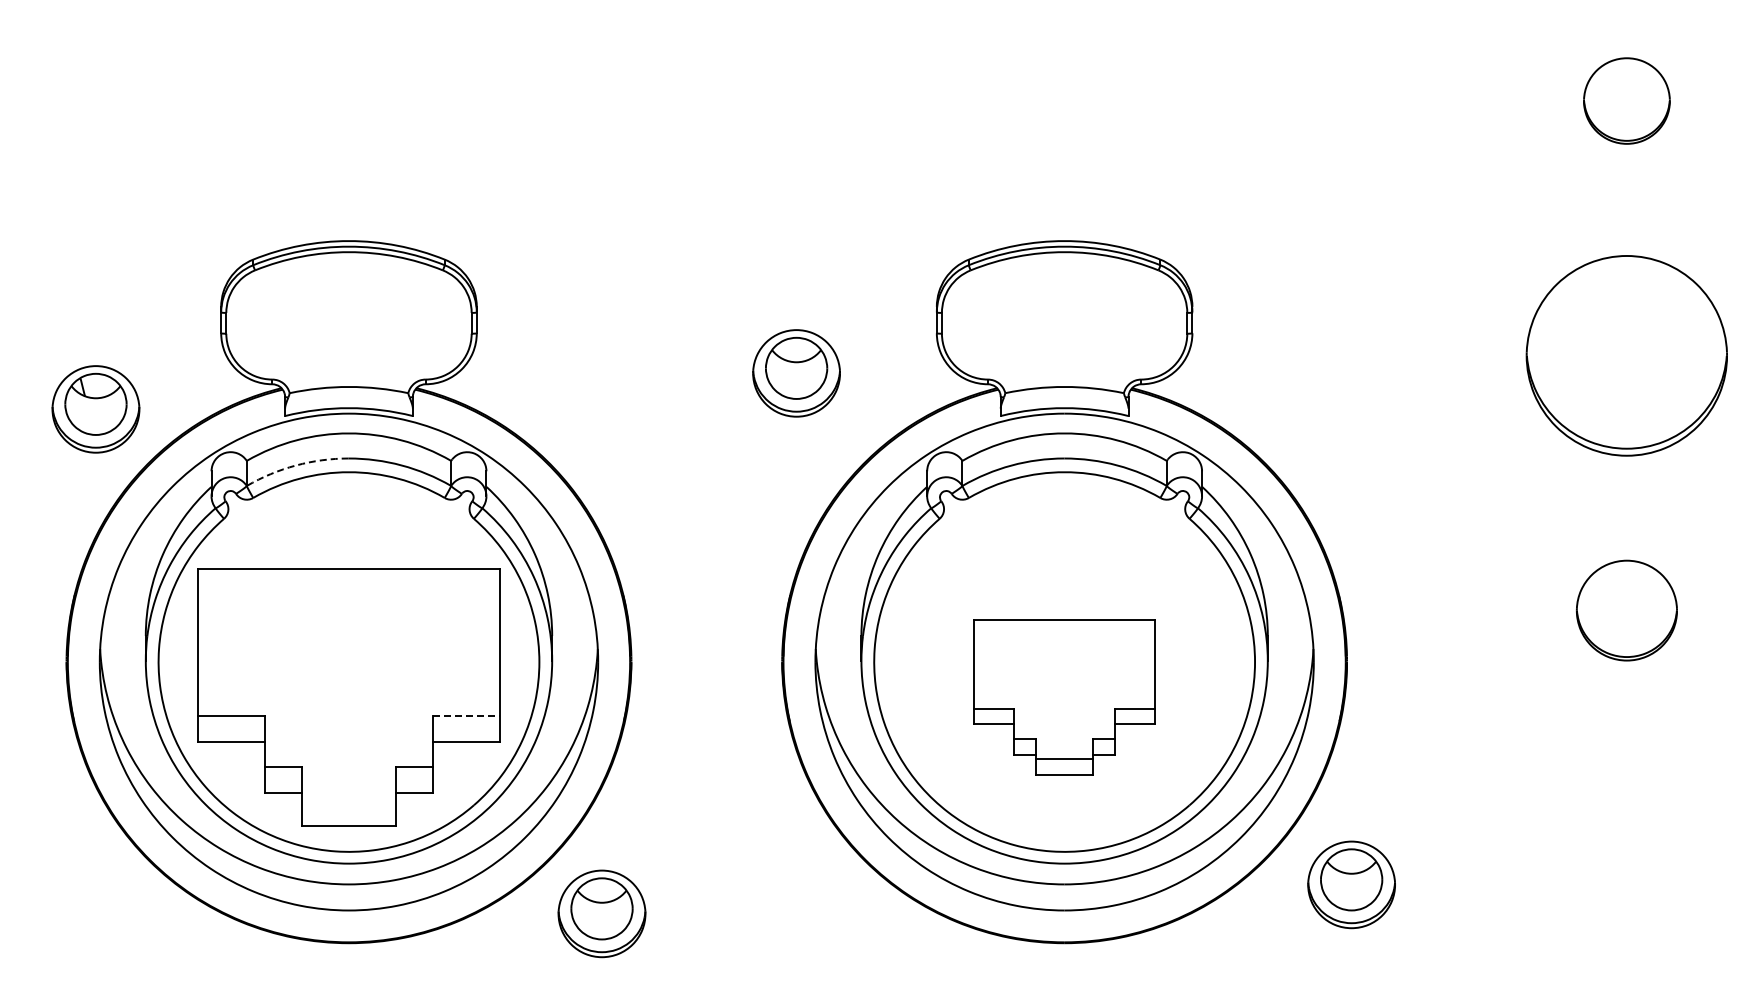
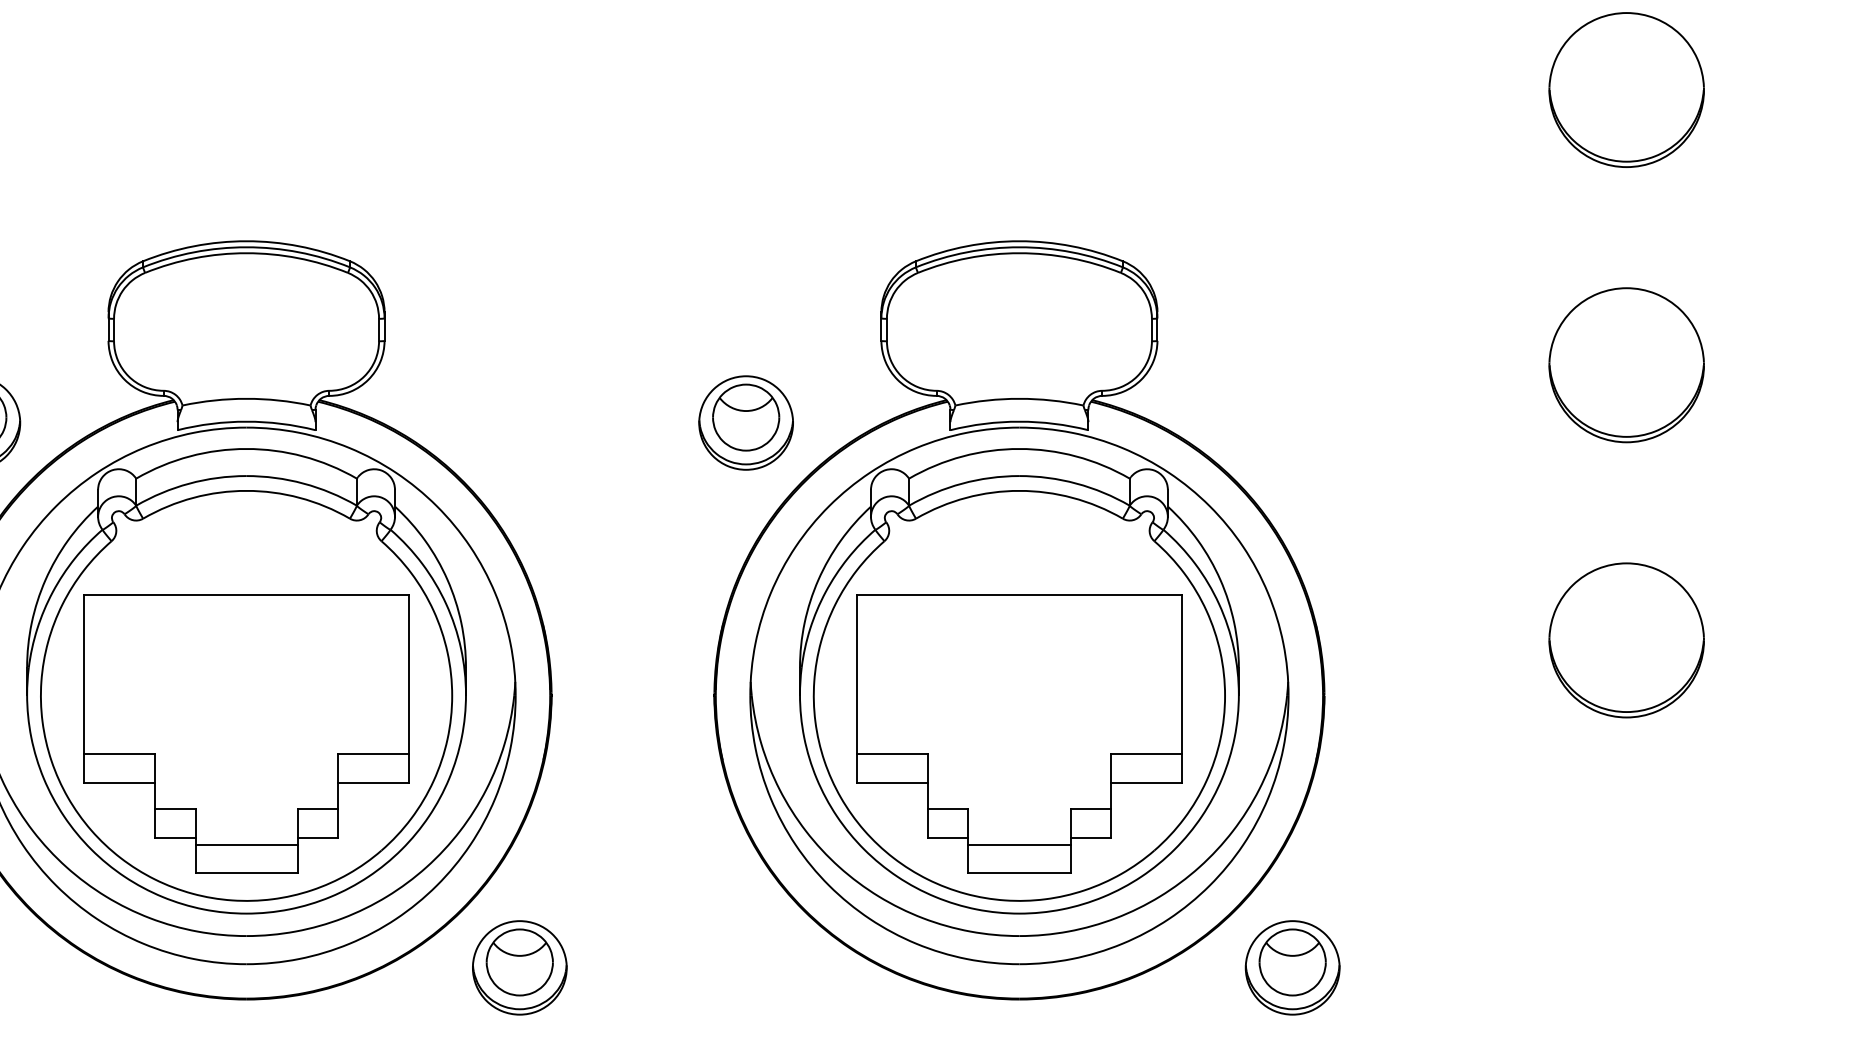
part: (1626, 100) -> (1626, 89), size x1.67
part: (1626, 355) -> (1626, 364), size x0.71
part: (796, 373) -> (746, 423), moved
arc: (295, 465) -> (188, 483), dashed -> solid
part: (1626, 610) -> (1626, 640), size x1.43
part: (1064, 697) -> (1019, 734), size x1.67
line: (467, 716) -> (374, 754), dashed -> solid
line: (348, 800) -> (246, 845), added
part: (1351, 884) -> (1292, 967), moved

